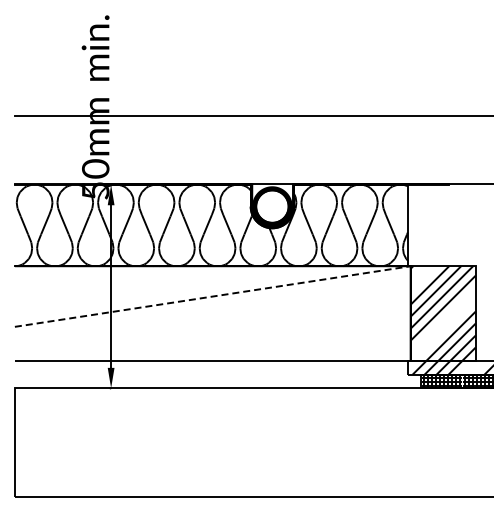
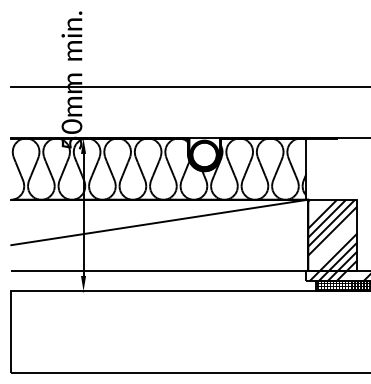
line: (213, 296) -> (160, 222), dashed -> solid

